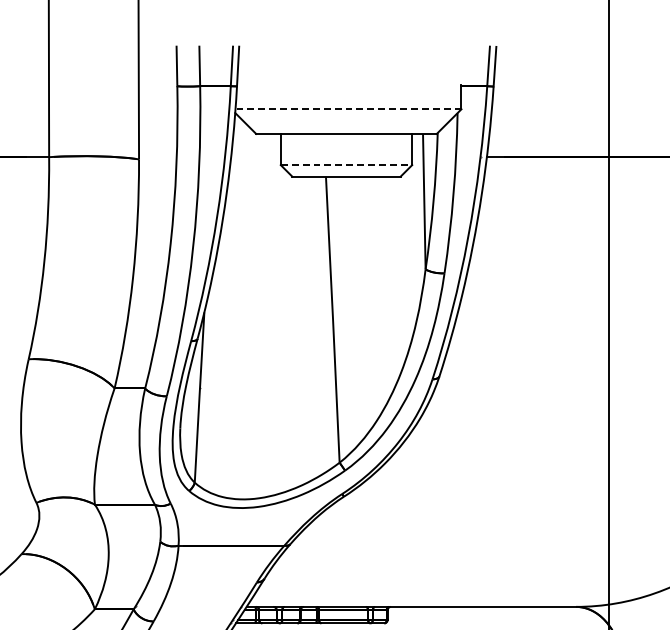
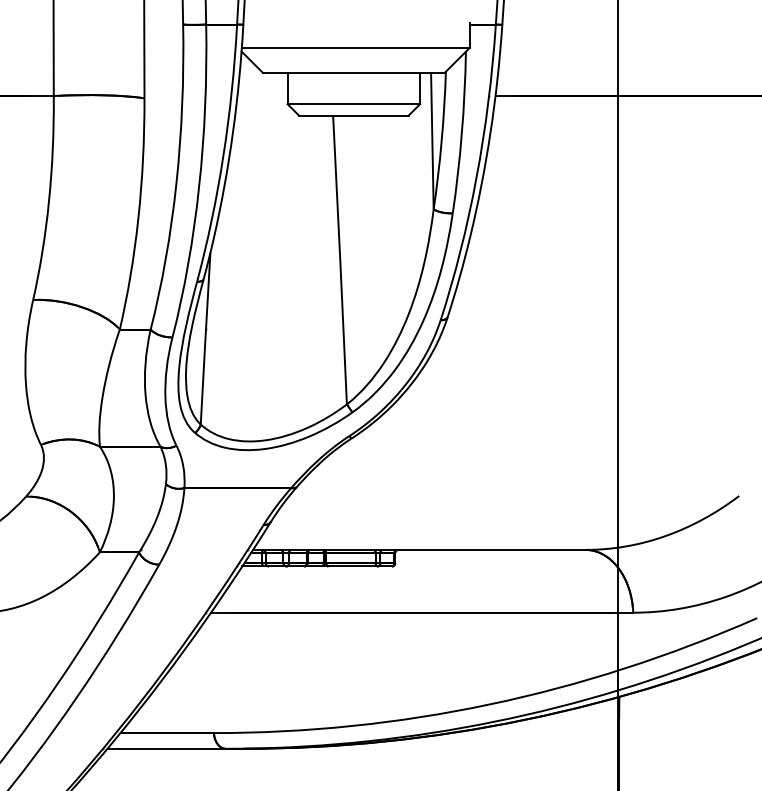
line: (348, 109) -> (355, 47), dashed -> solid
line: (347, 165) -> (354, 104), dashed -> solid

